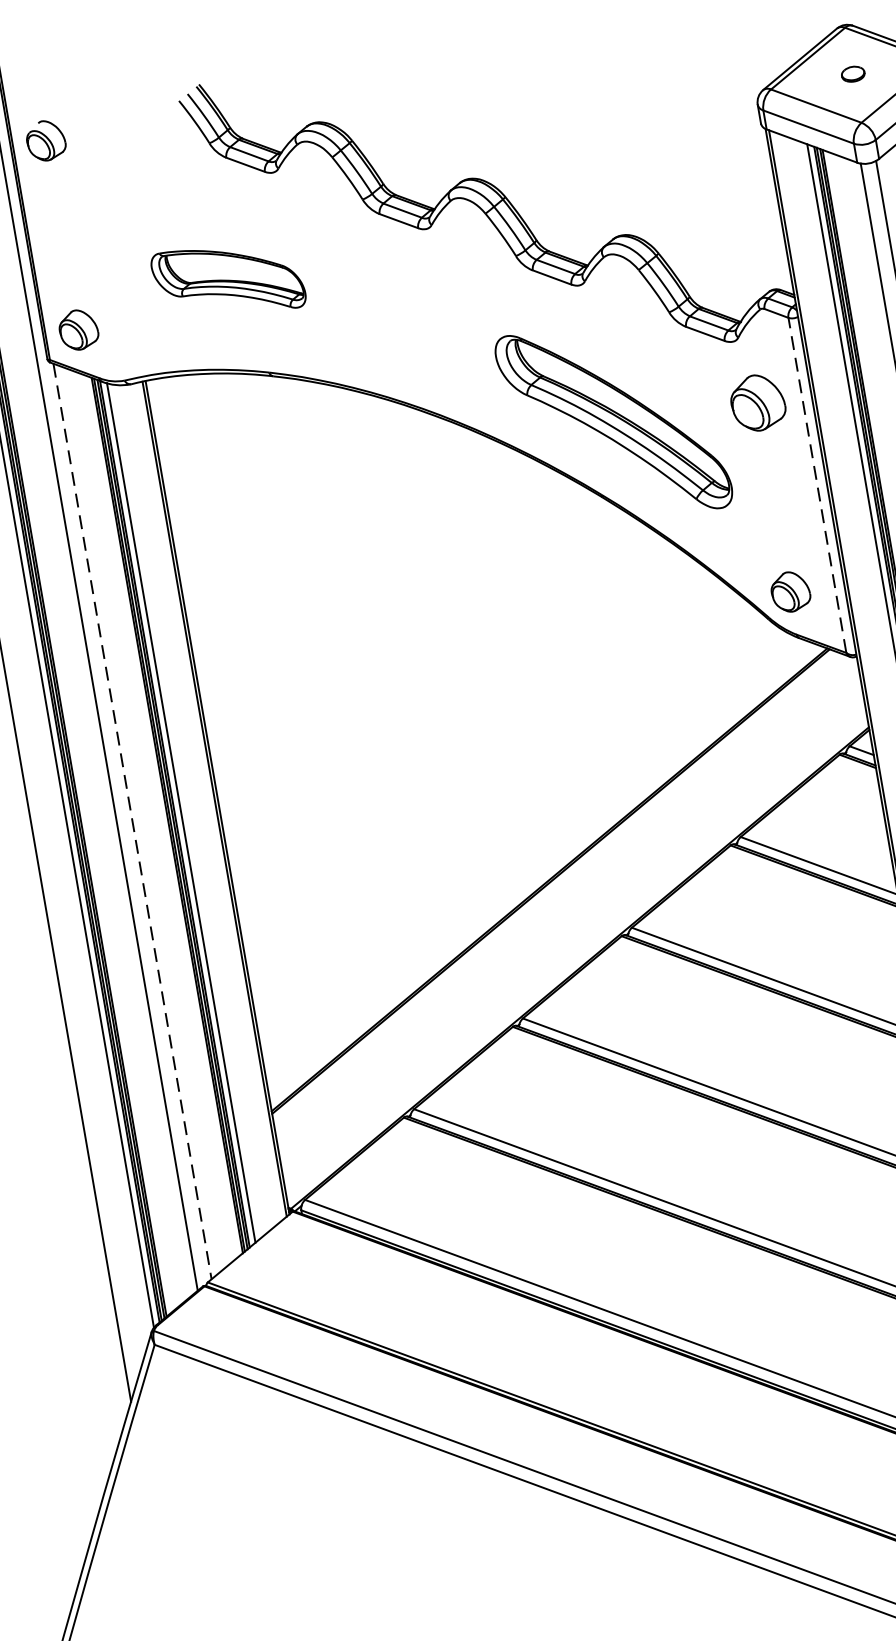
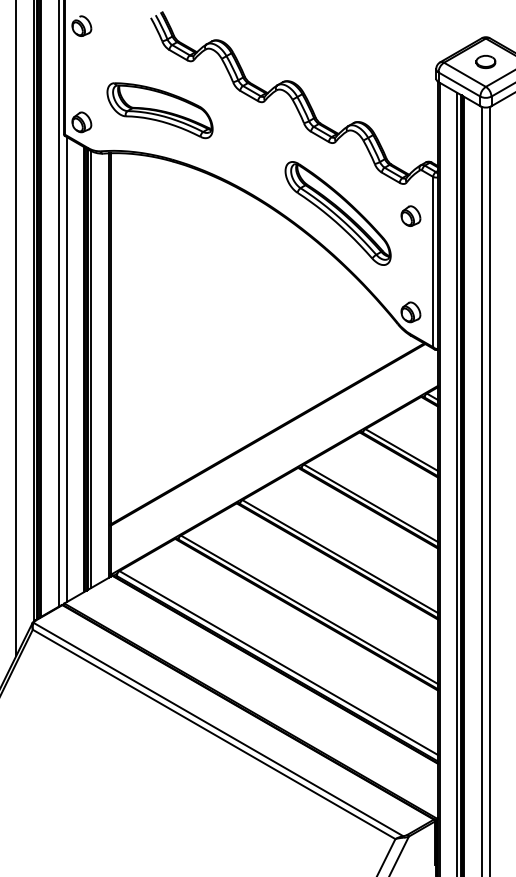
part: (852, 74) -> (485, 62), size x1.67
part: (227, 280) -> (159, 110), size x1.43
part: (756, 401) -> (410, 215), size x0.71
line: (817, 484) -> (433, 261), dashed -> solid
line: (132, 821) -> (66, 369), dashed -> solid

